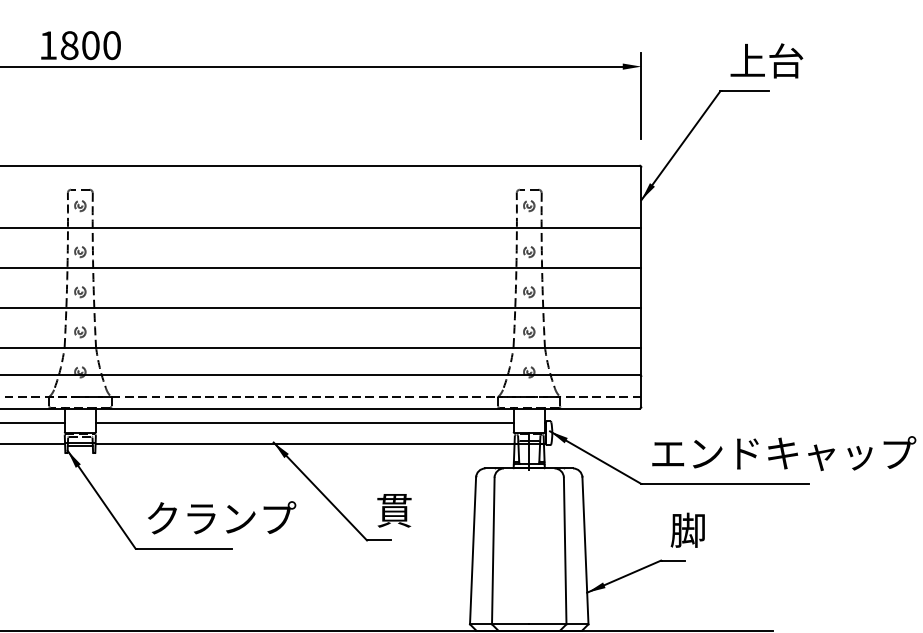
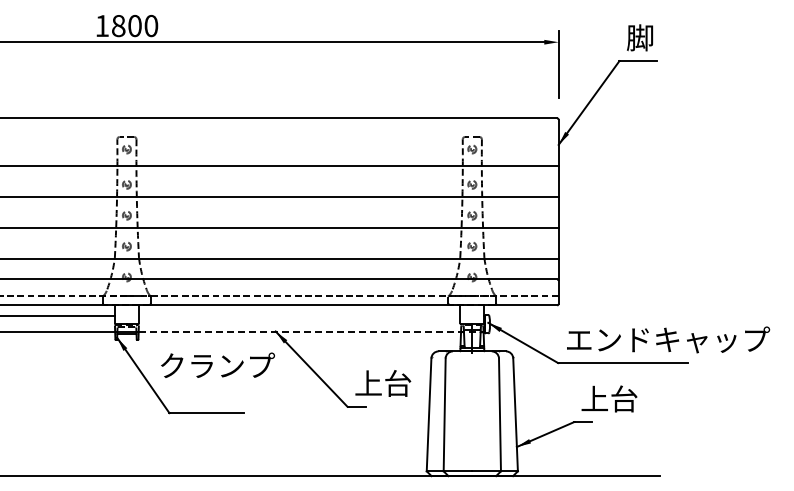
text: (766, 60) -> (654, 37), 上台 -> 脚
line: (304, 423) -> (299, 316), removed
line: (321, 443) -> (312, 332), solid -> dashed
text: (413, 510) -> (383, 383), 貫 -> 上台
text: (221, 516) -> (217, 364), moved
text: (707, 529) -> (609, 398), 脚 -> 上台

